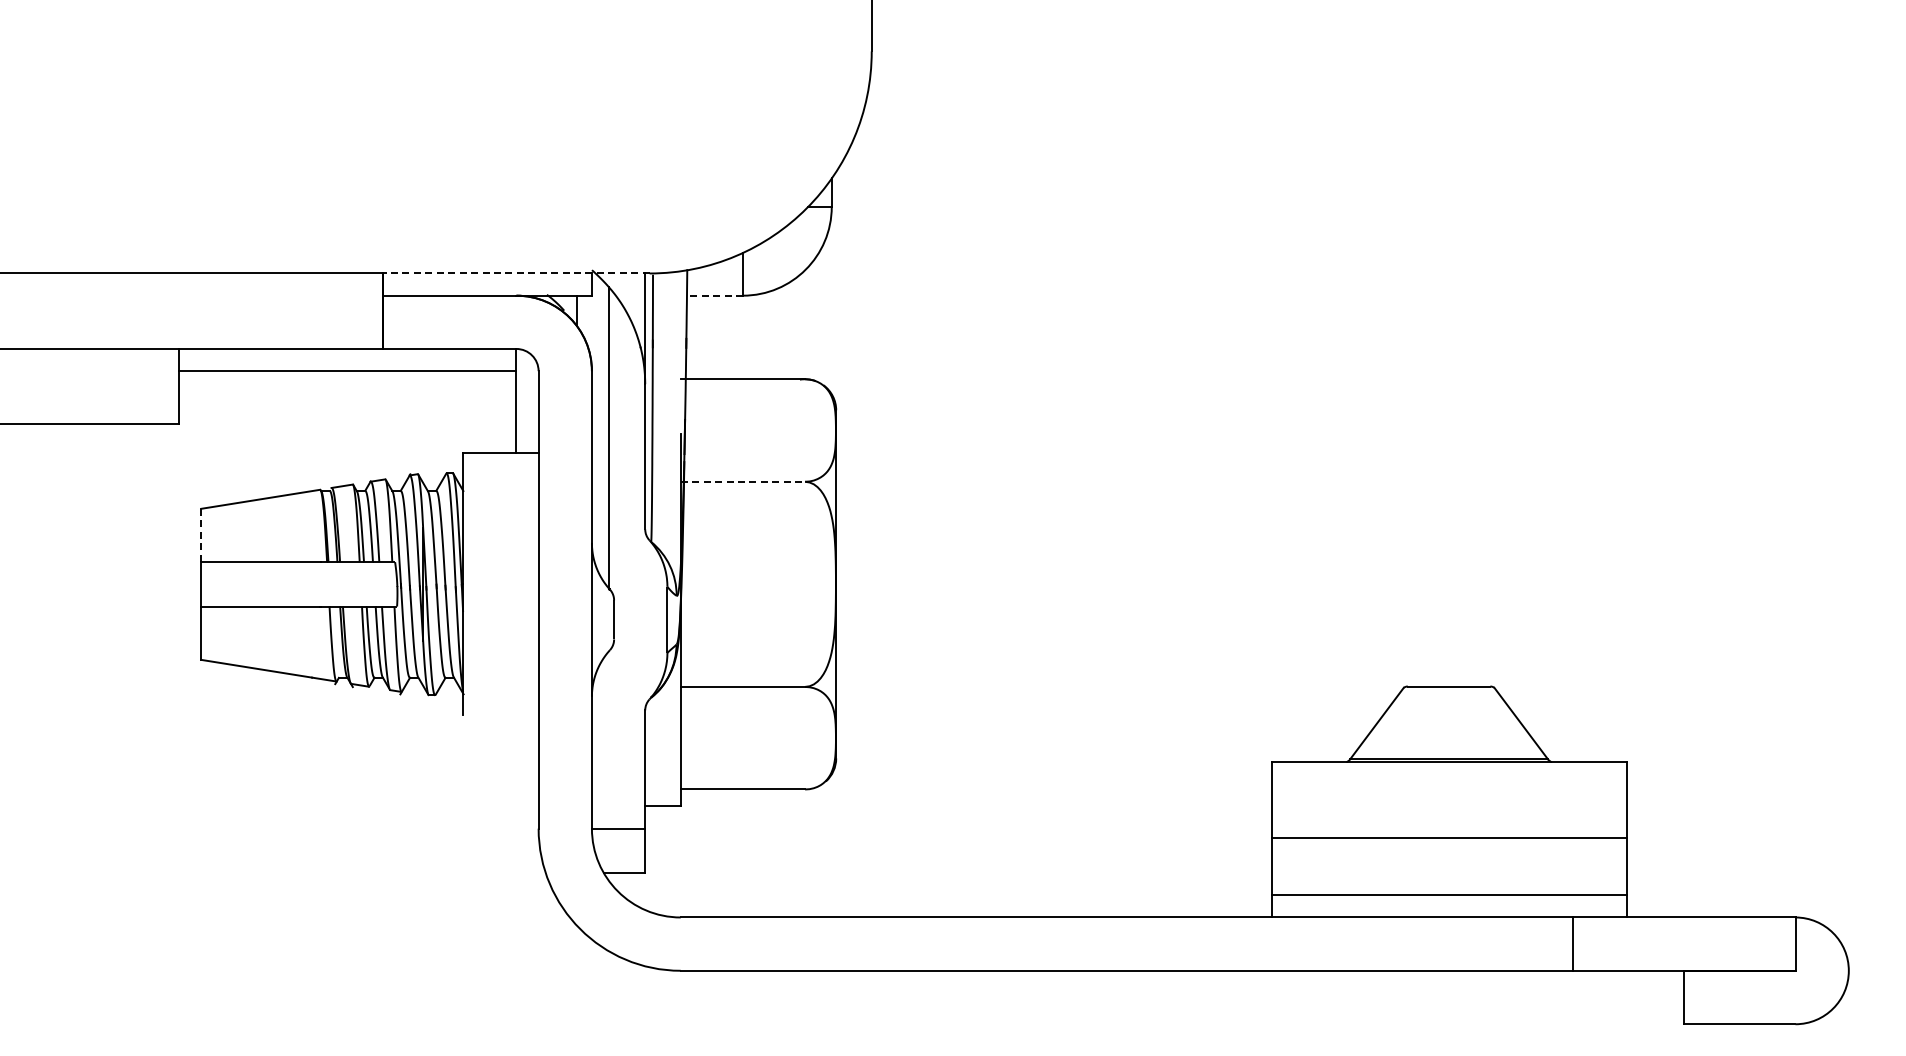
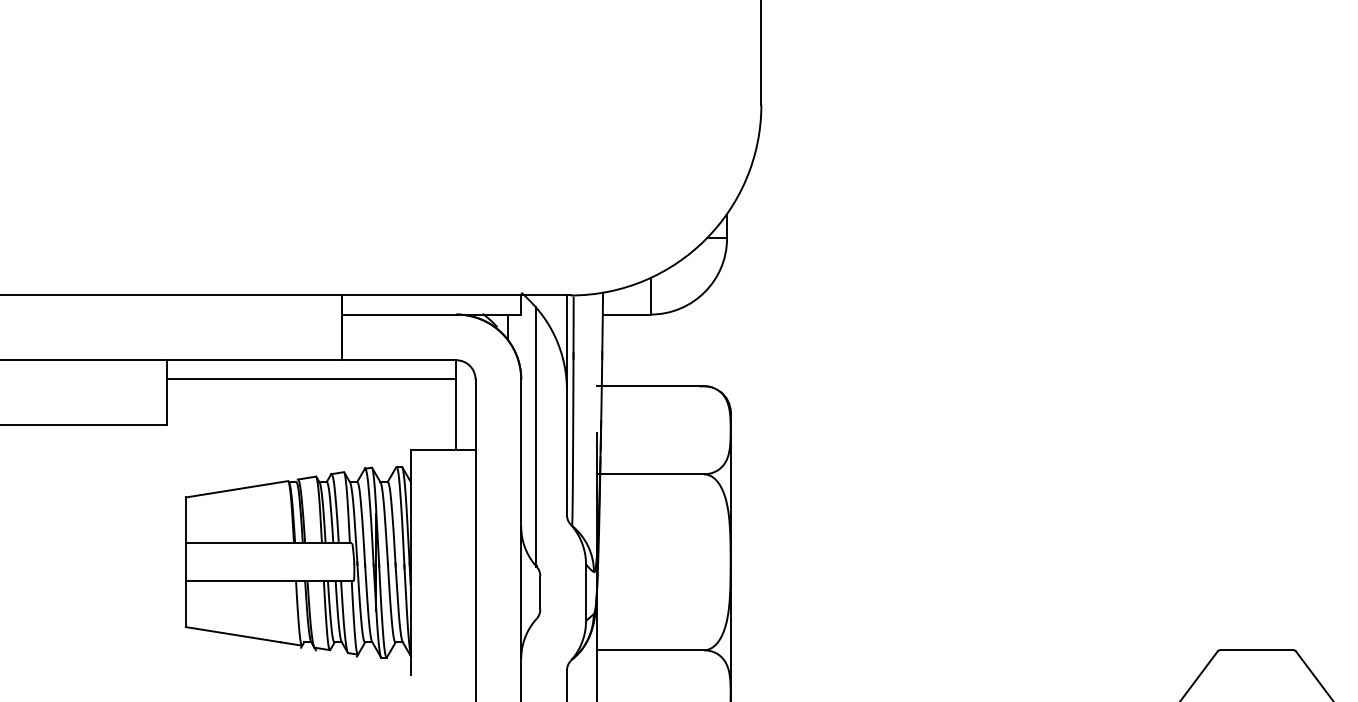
line: (515, 273) -> (455, 295), dashed -> solid
line: (714, 295) -> (626, 314), dashed -> solid
line: (743, 481) -> (651, 474), dashed -> solid
line: (201, 535) -> (186, 520), dashed -> solid

